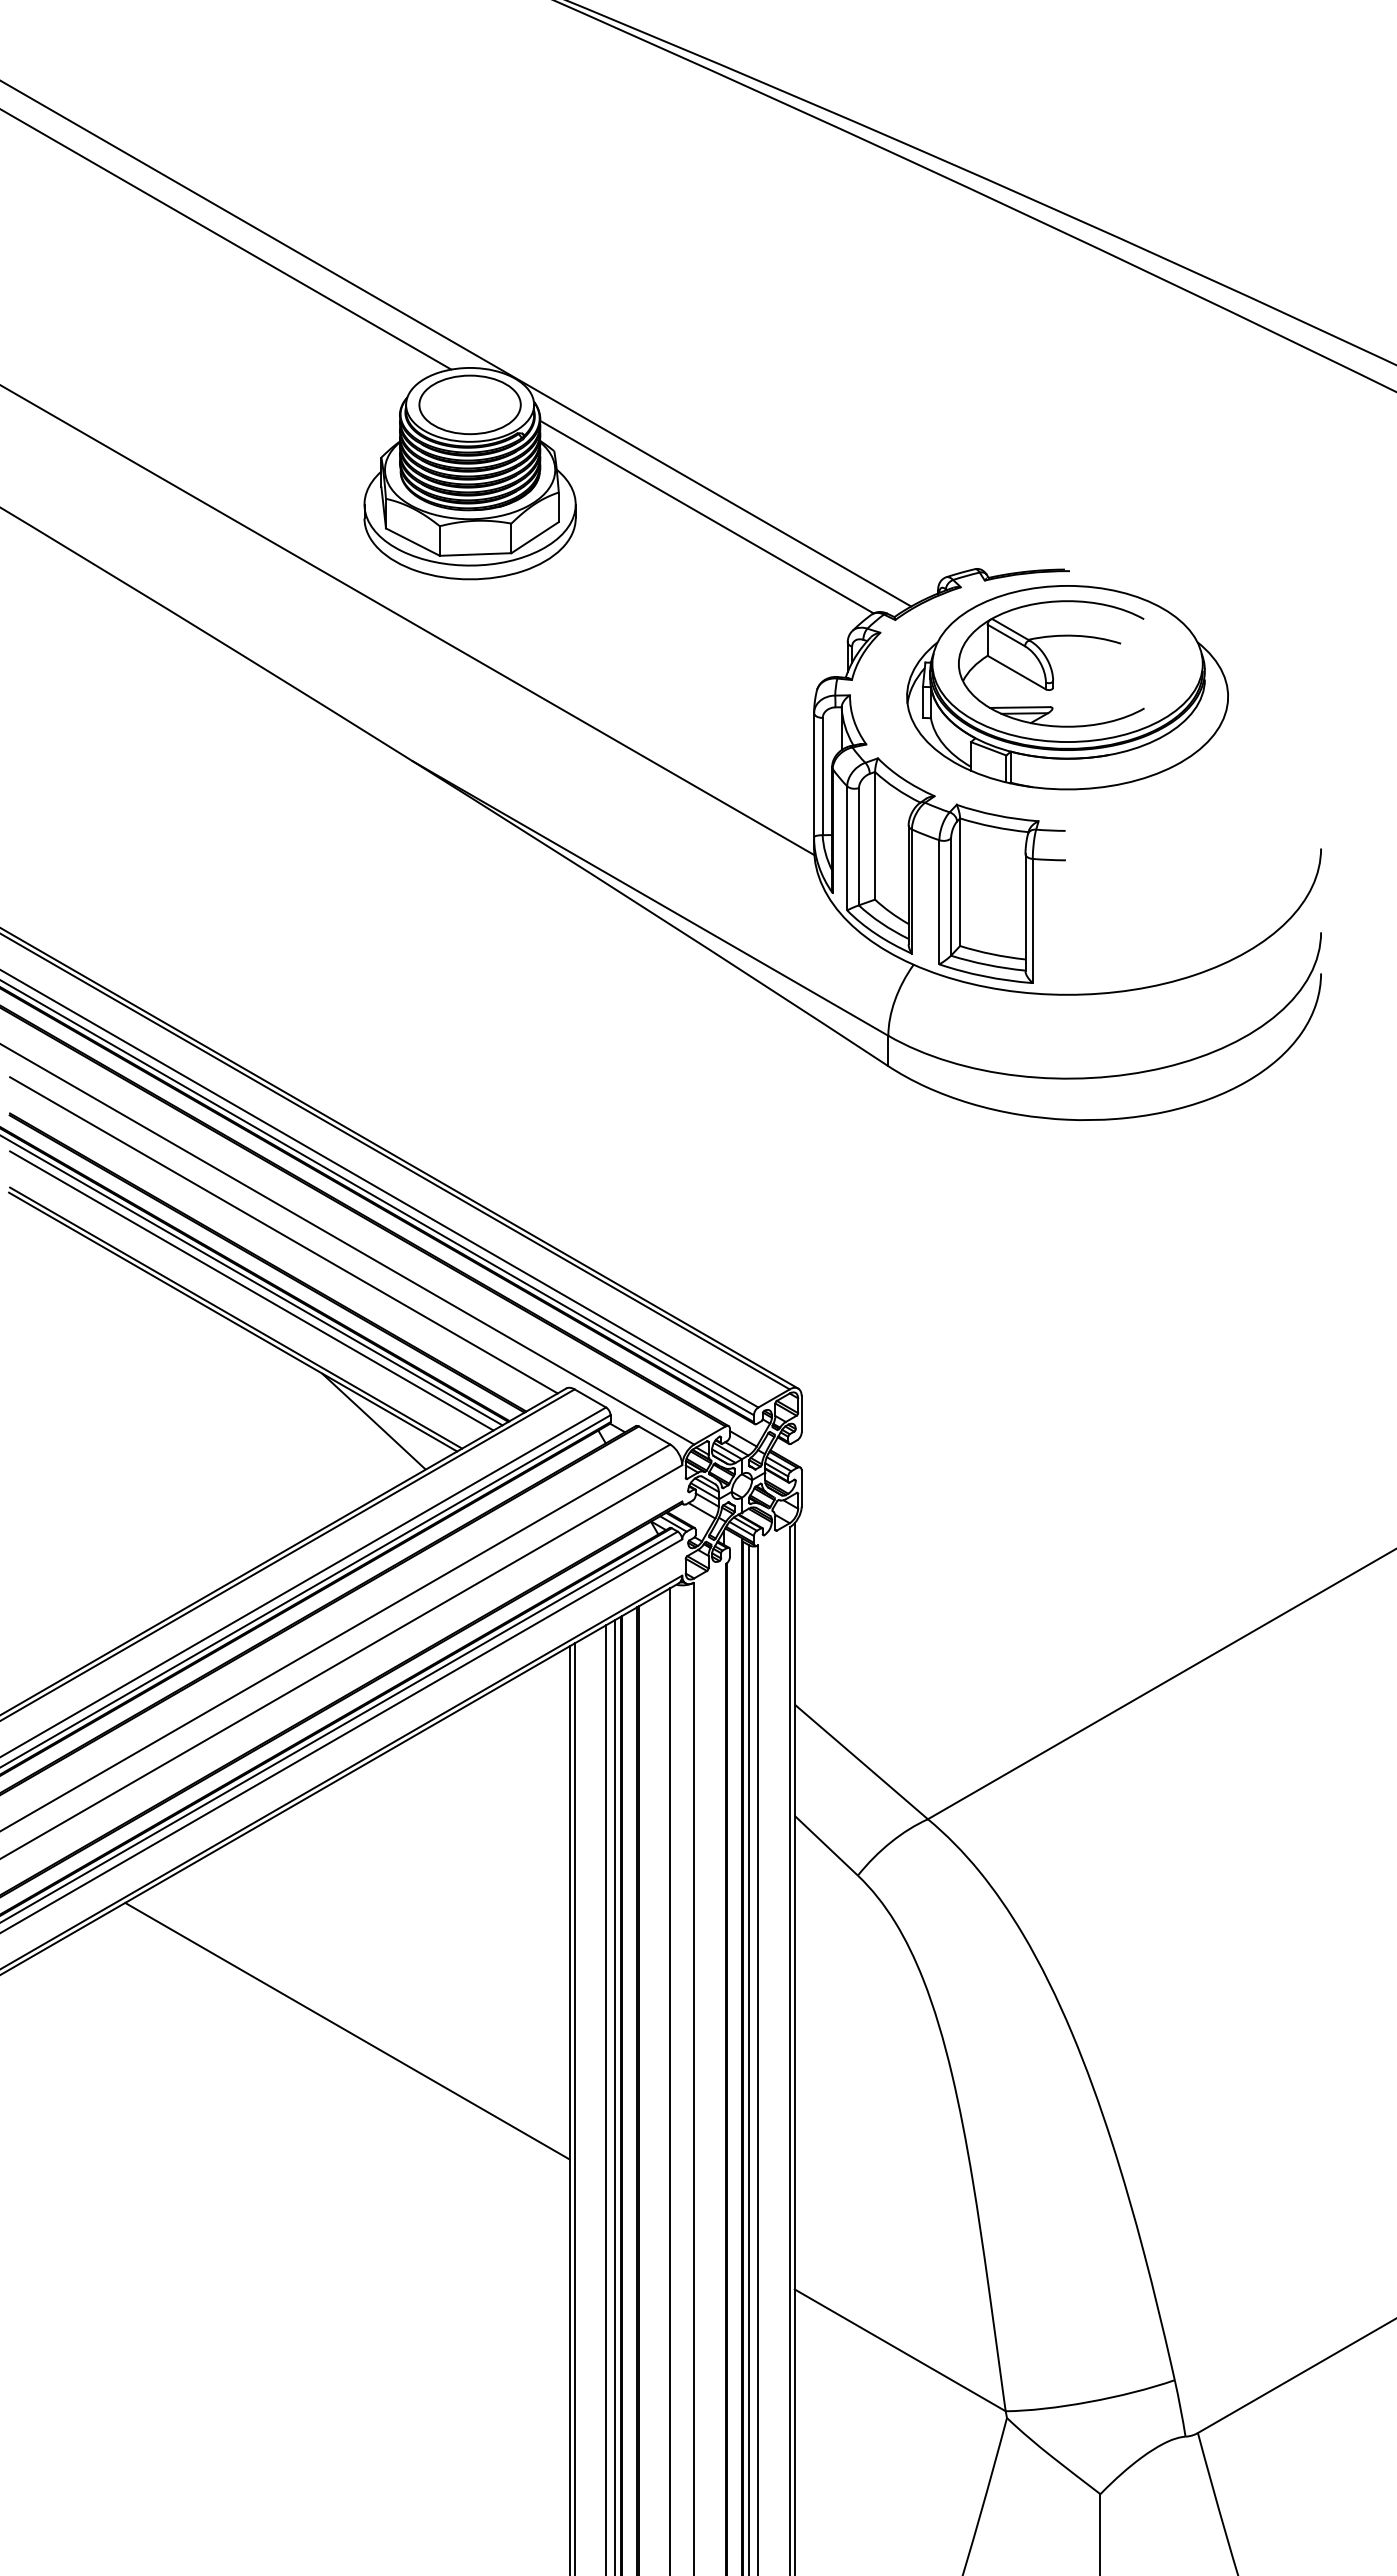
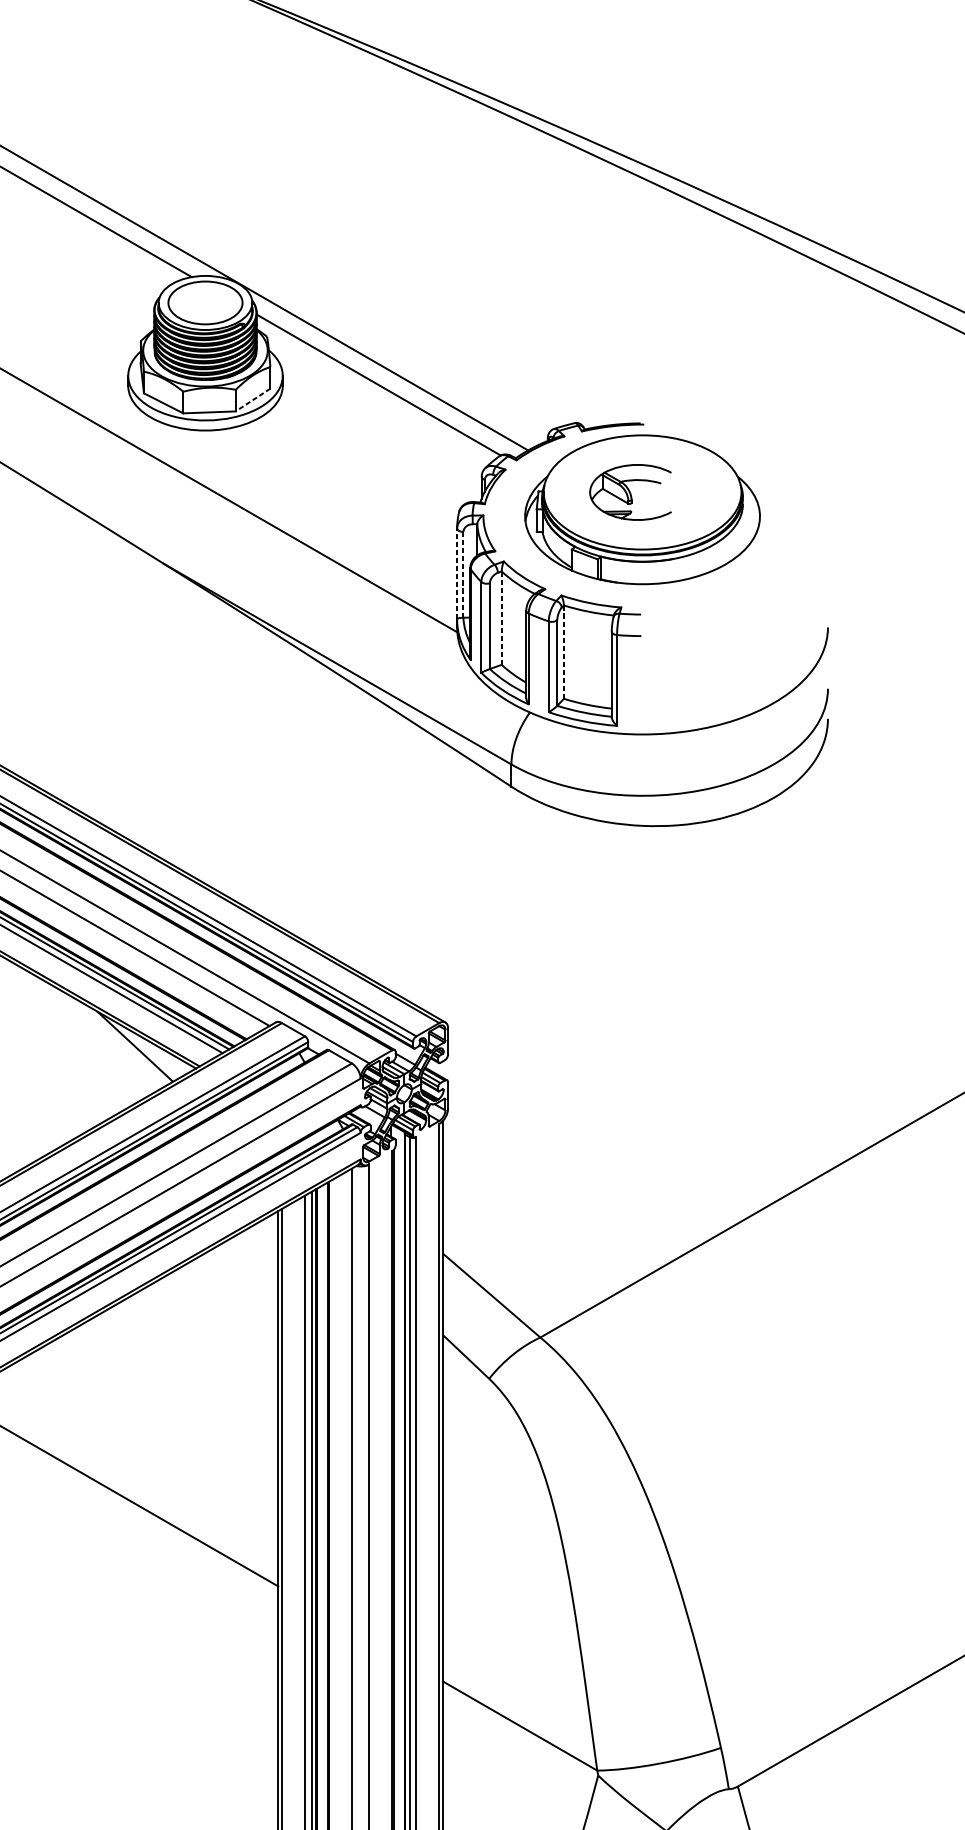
line: (534, 537) -> (252, 399), solid -> dashed
part: (1051, 663) -> (630, 492), size x0.6
line: (814, 774) -> (457, 573), solid -> dashed
line: (822, 776) -> (463, 574), solid -> dashed
line: (875, 835) -> (502, 617), solid -> dashed
line: (960, 882) -> (564, 652), solid -> dashed

